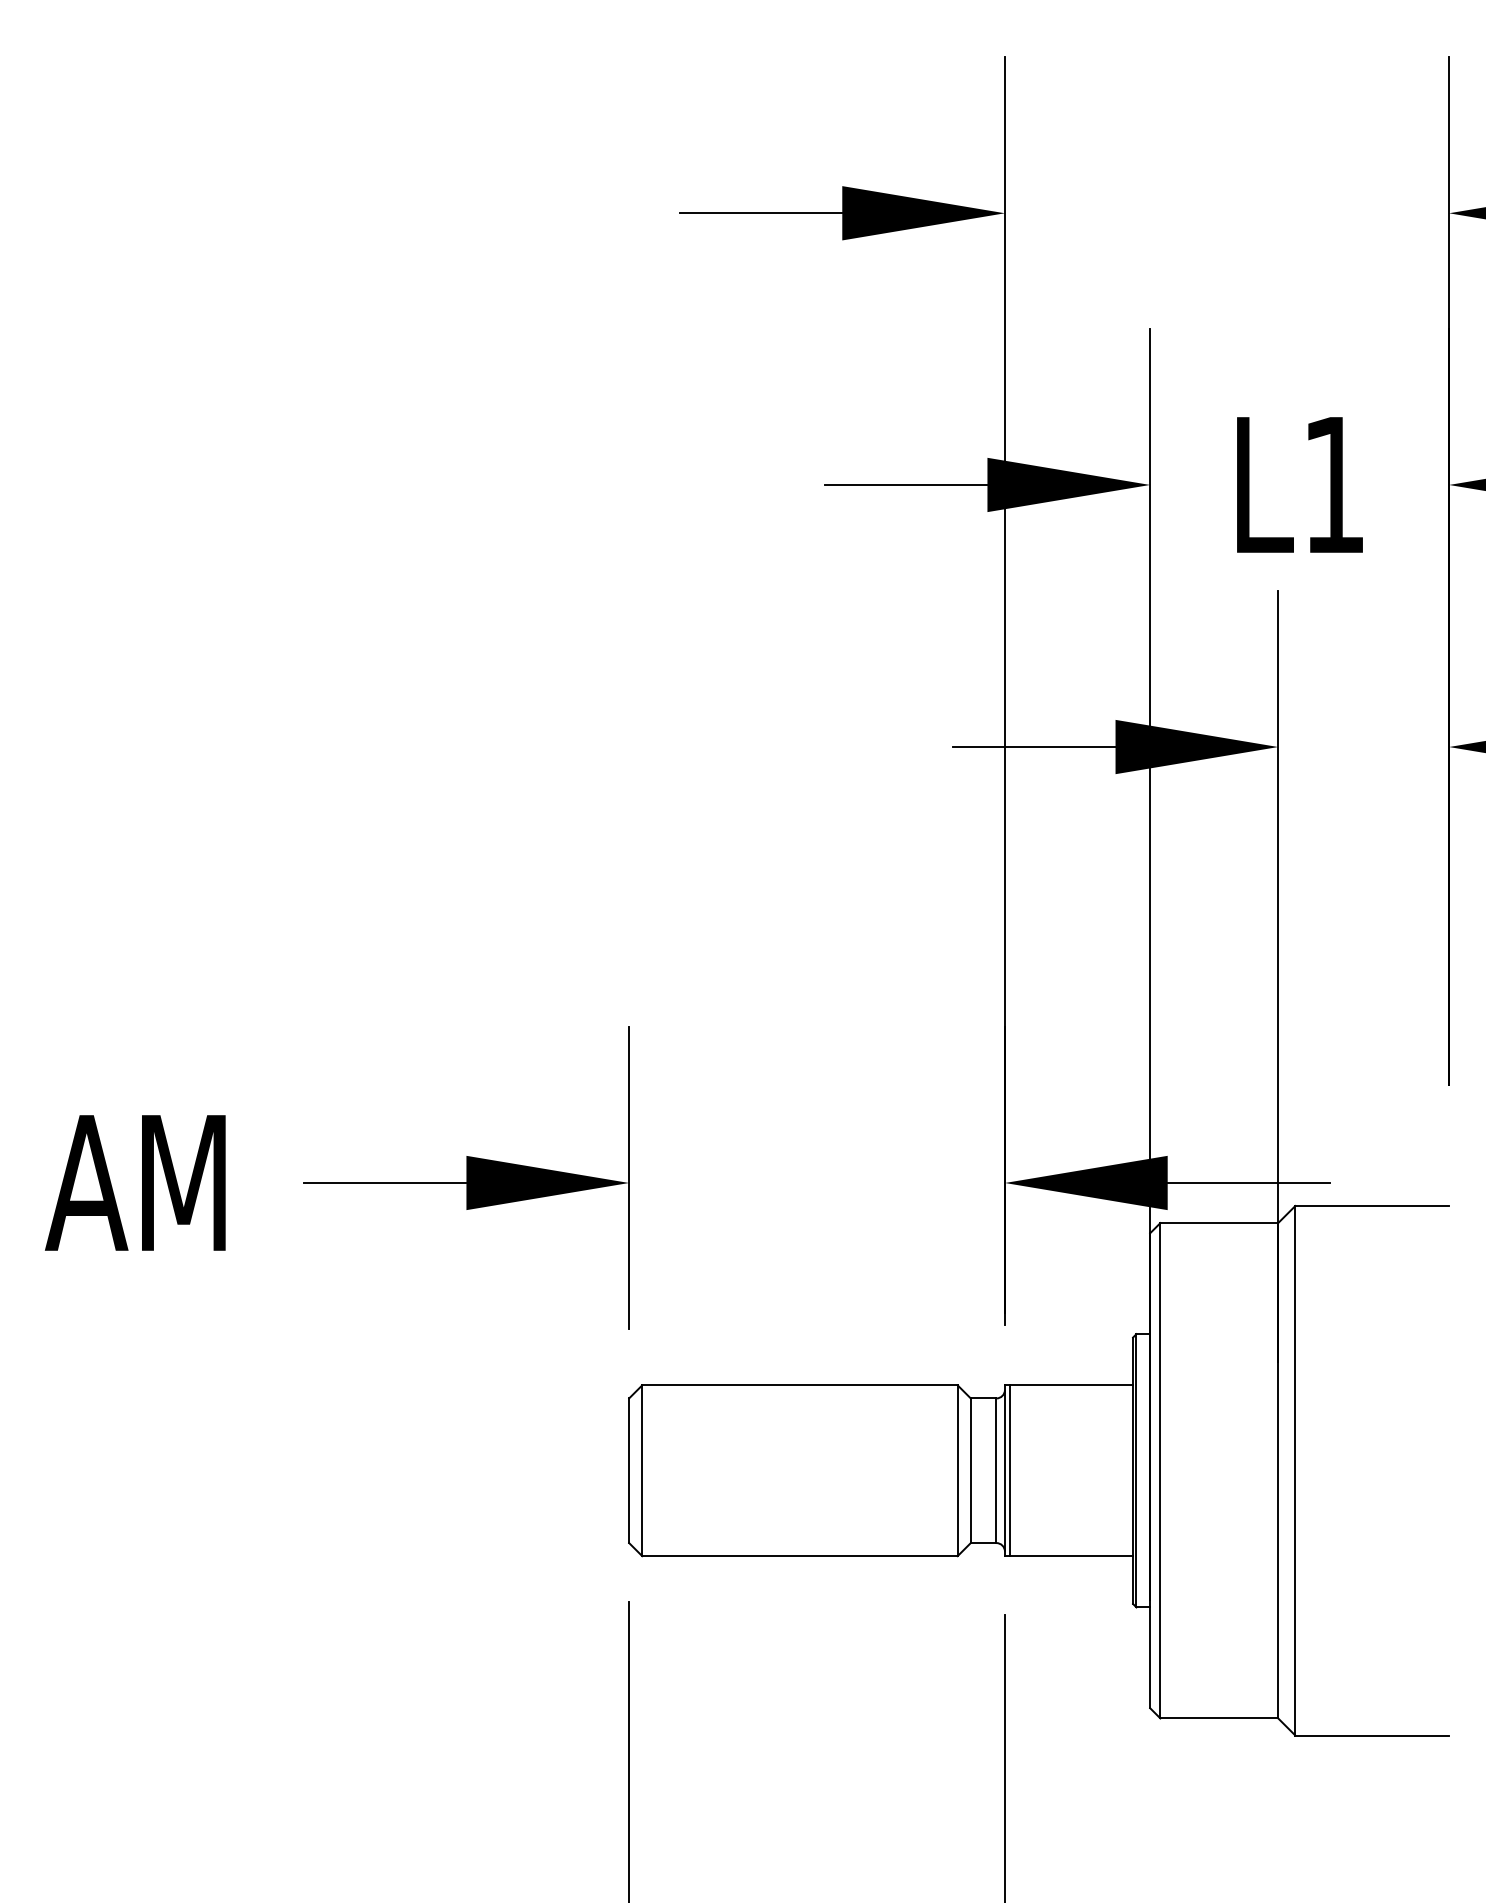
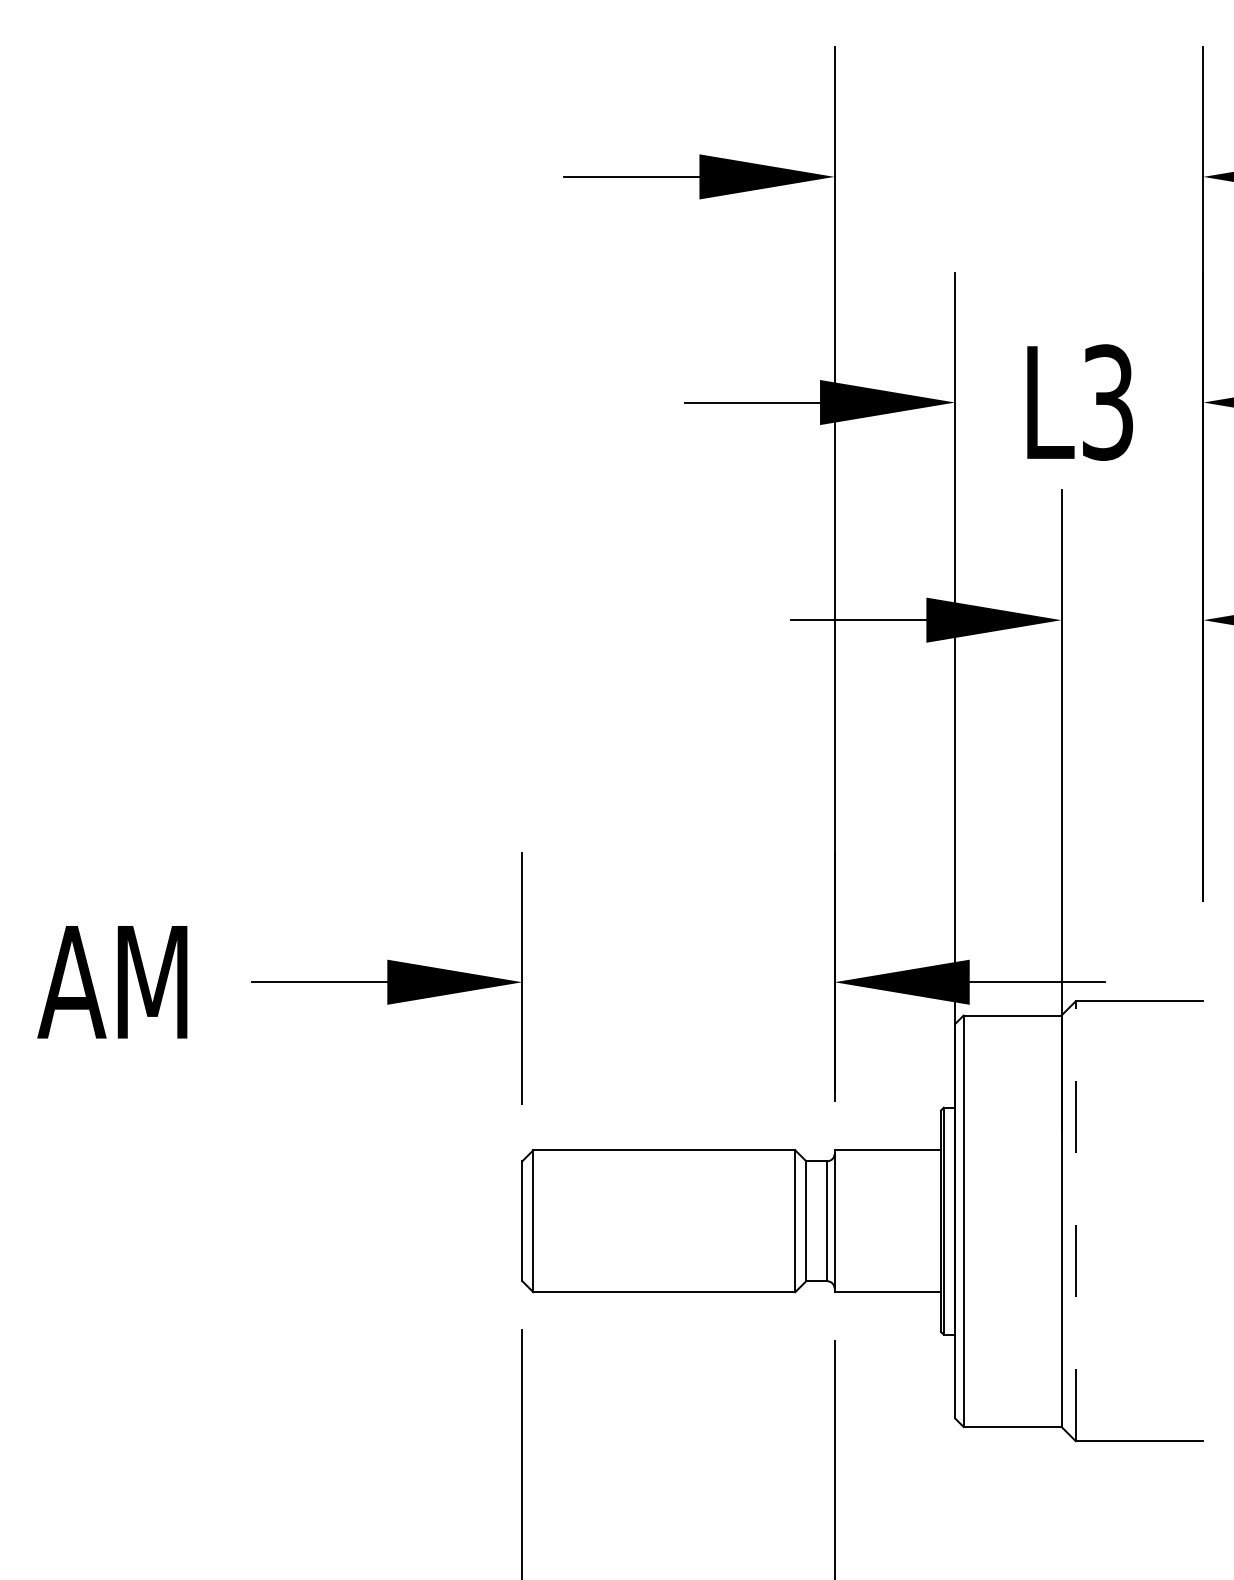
text: (1334, 484) -> (1108, 402), L1 -> L3
line: (1010, 1470) -> (839, 1221), removed
line: (1295, 1470) -> (1075, 1221), solid -> dashed

